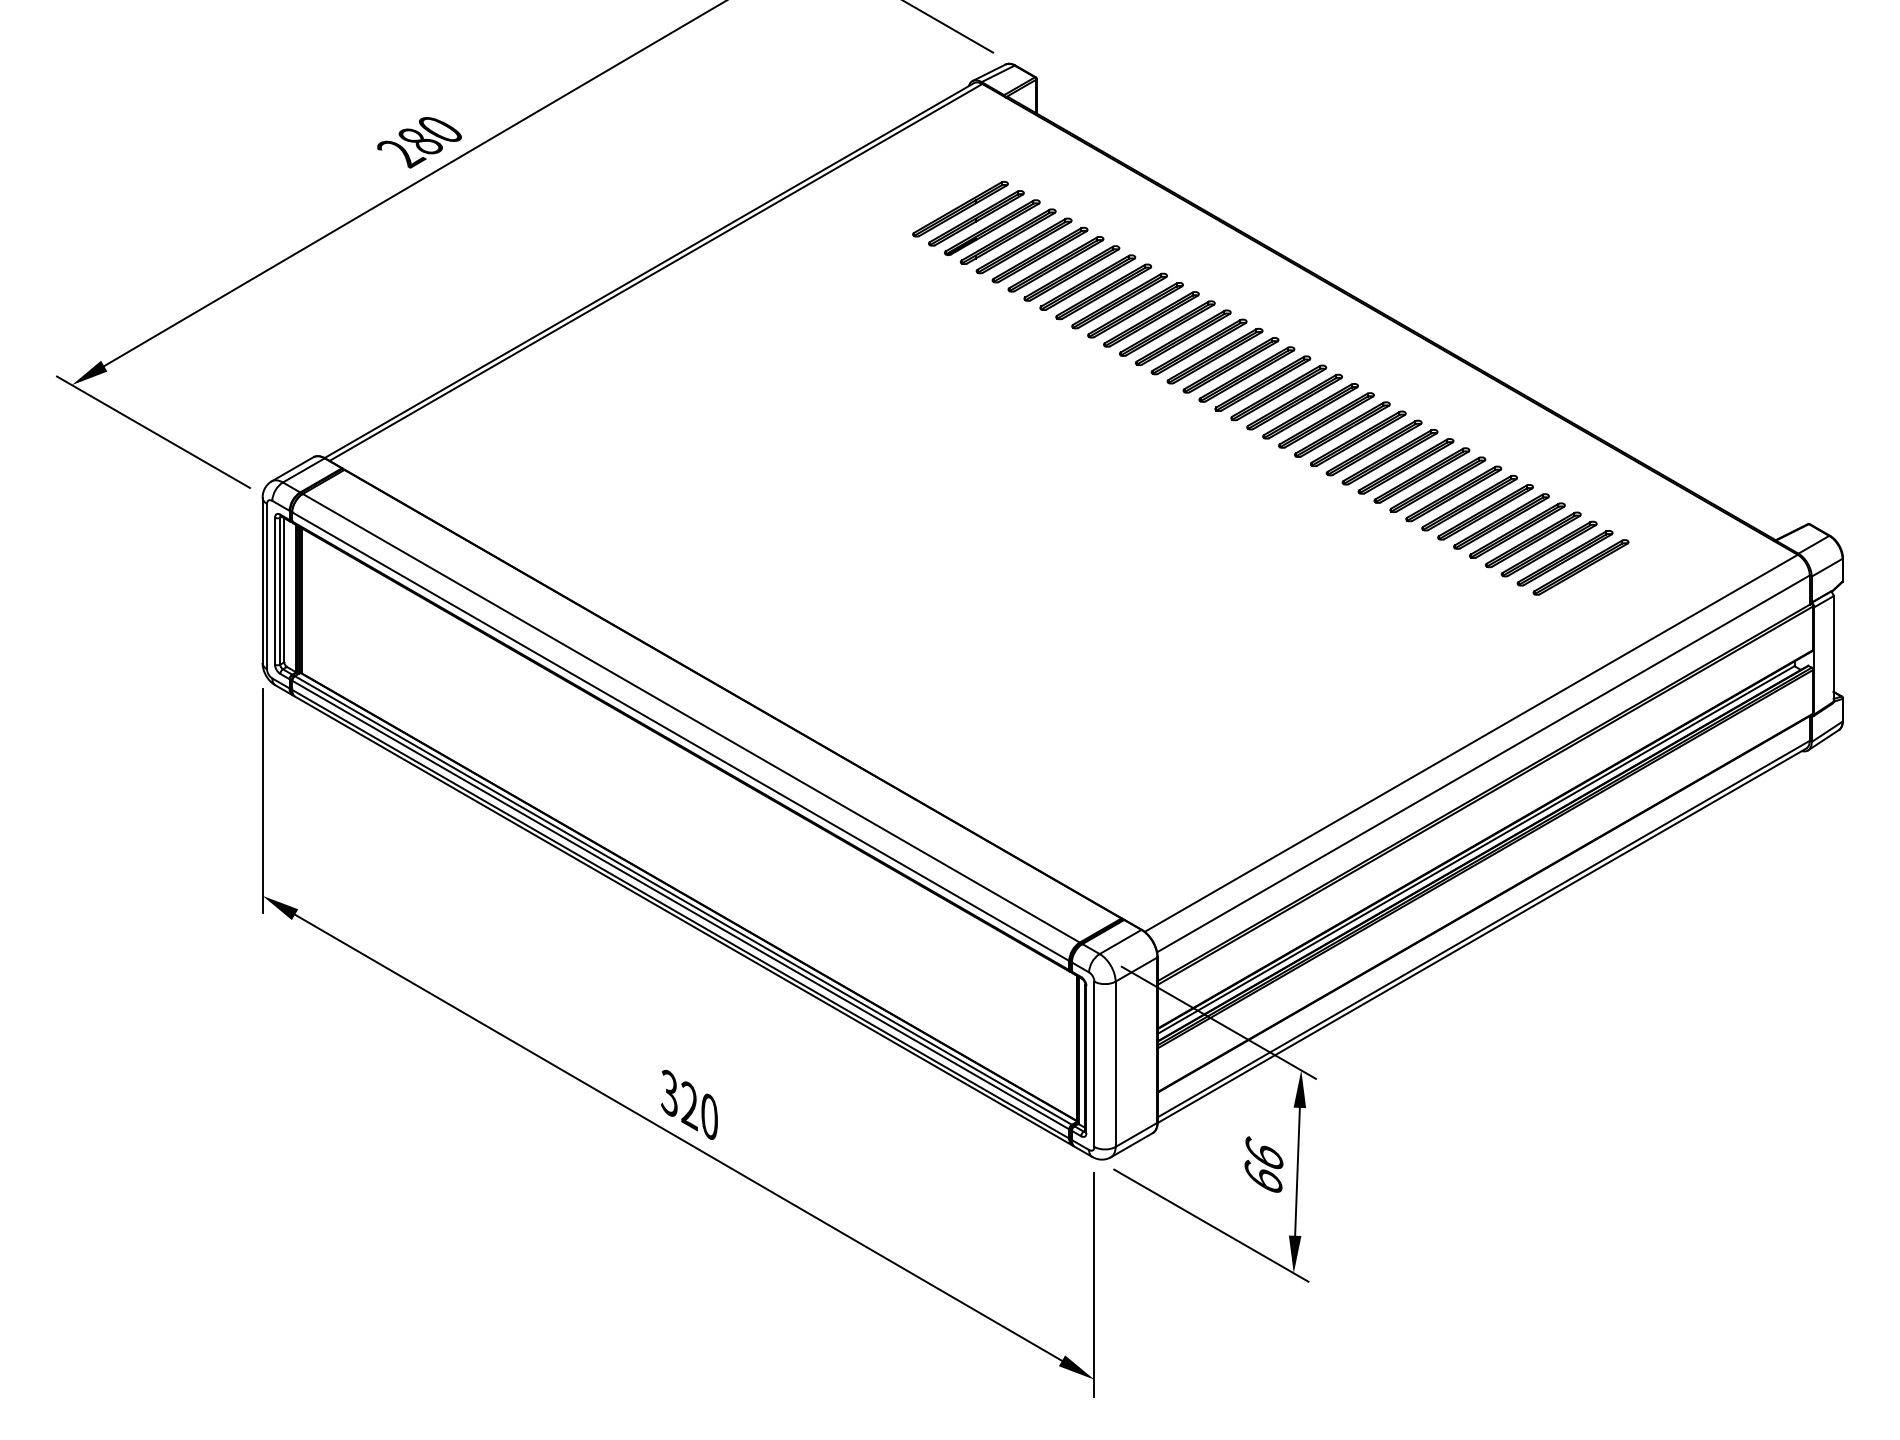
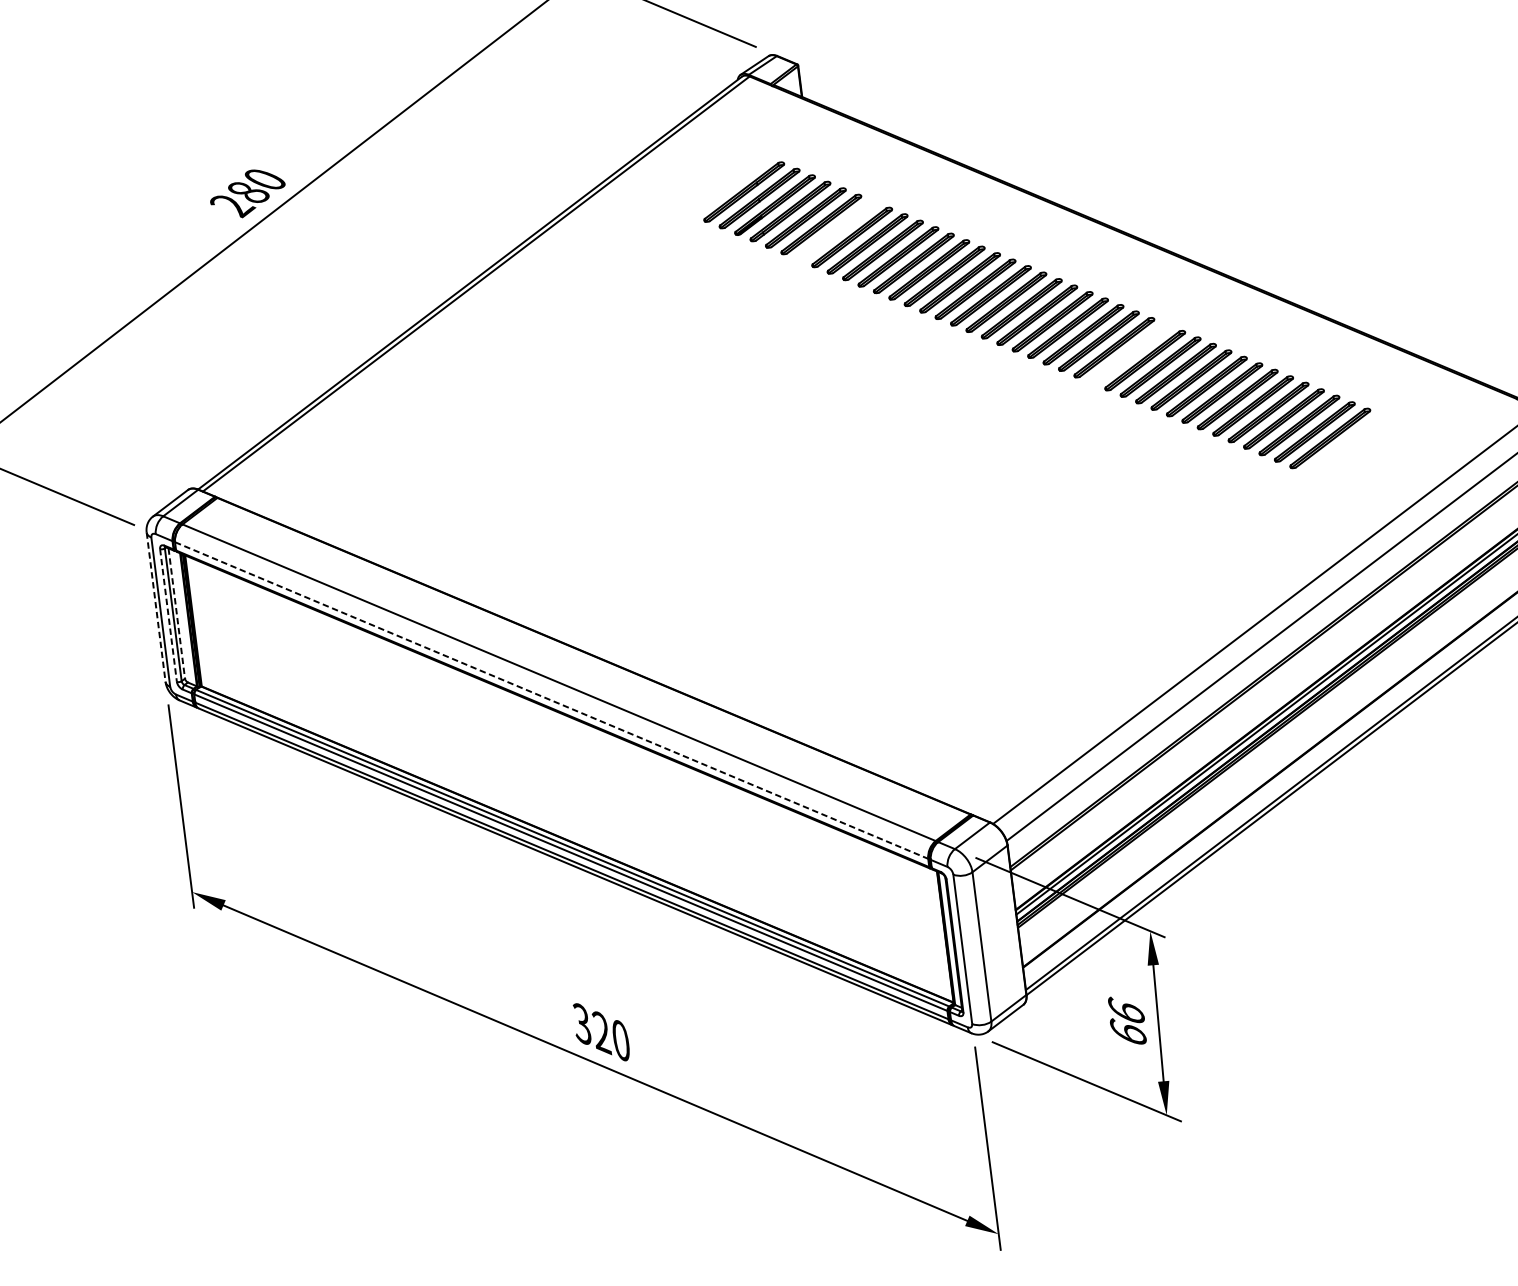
part: (1055, 264) -> (836, 231), removed
part: (1357, 438) -> (1129, 353), removed
part: (1580, 567) -> (1345, 445), removed
line: (262, 580) -> (155, 607), solid -> dashed
line: (284, 590) -> (176, 613), solid -> dashed
line: (275, 591) -> (168, 615), solid -> dashed
line: (680, 736) -> (551, 700), solid -> dashed

